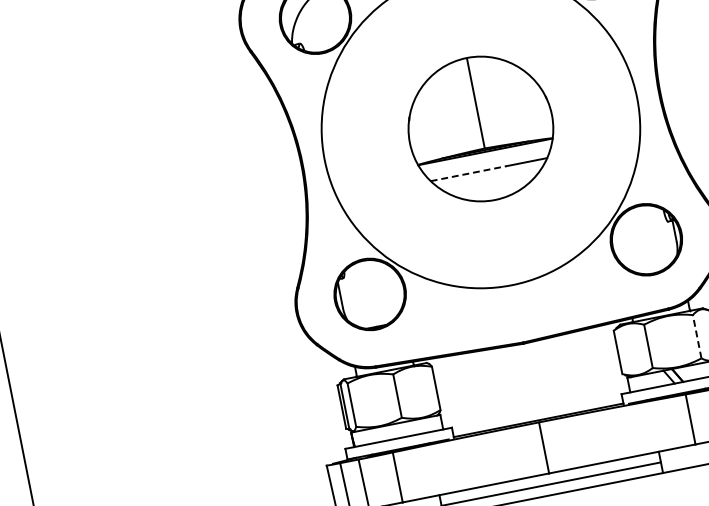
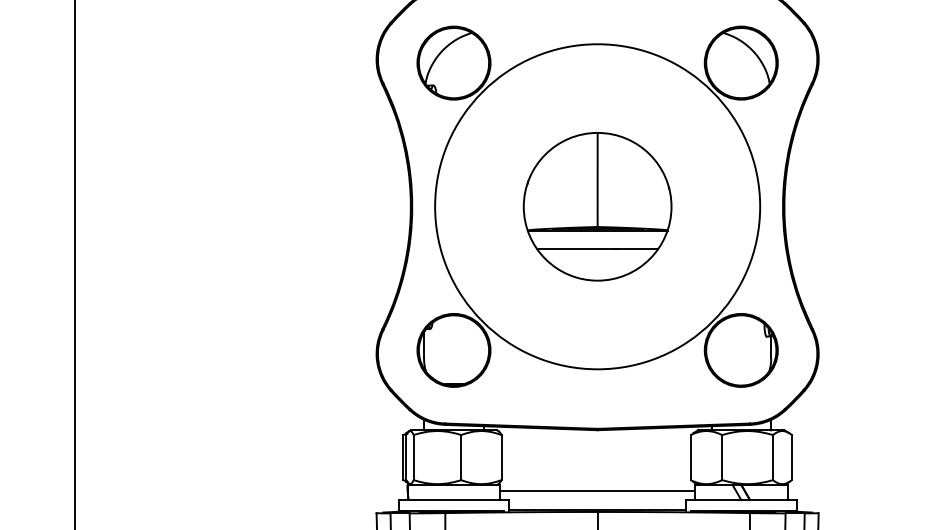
line: (468, 174) -> (576, 249), dashed -> solid
line: (696, 336) -> (772, 457), dashed -> solid
line: (534, 402) -> (597, 491), added

